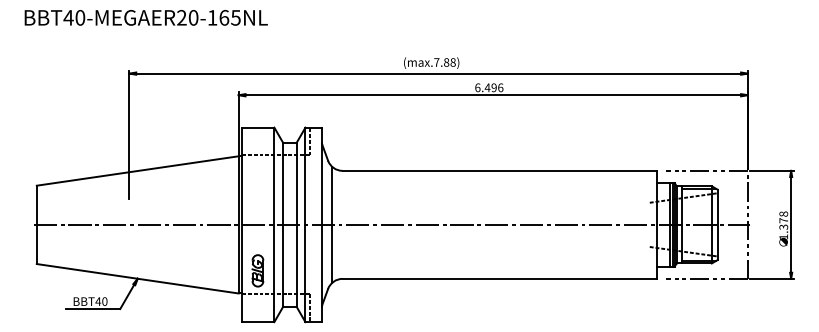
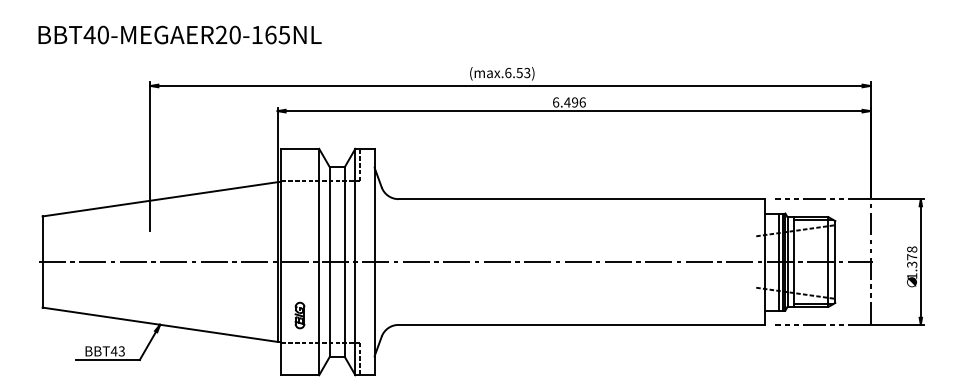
text: (145, 17) -> (179, 34), moved
text: (444, 62) -> (517, 72), (max.7.88) -> (max.6.53)
line: (332, 224) -> (386, 261), removed
part: (257, 270) -> (299, 315), size x0.7
text: (104, 301) -> (121, 351), BBT40 -> BBT43

